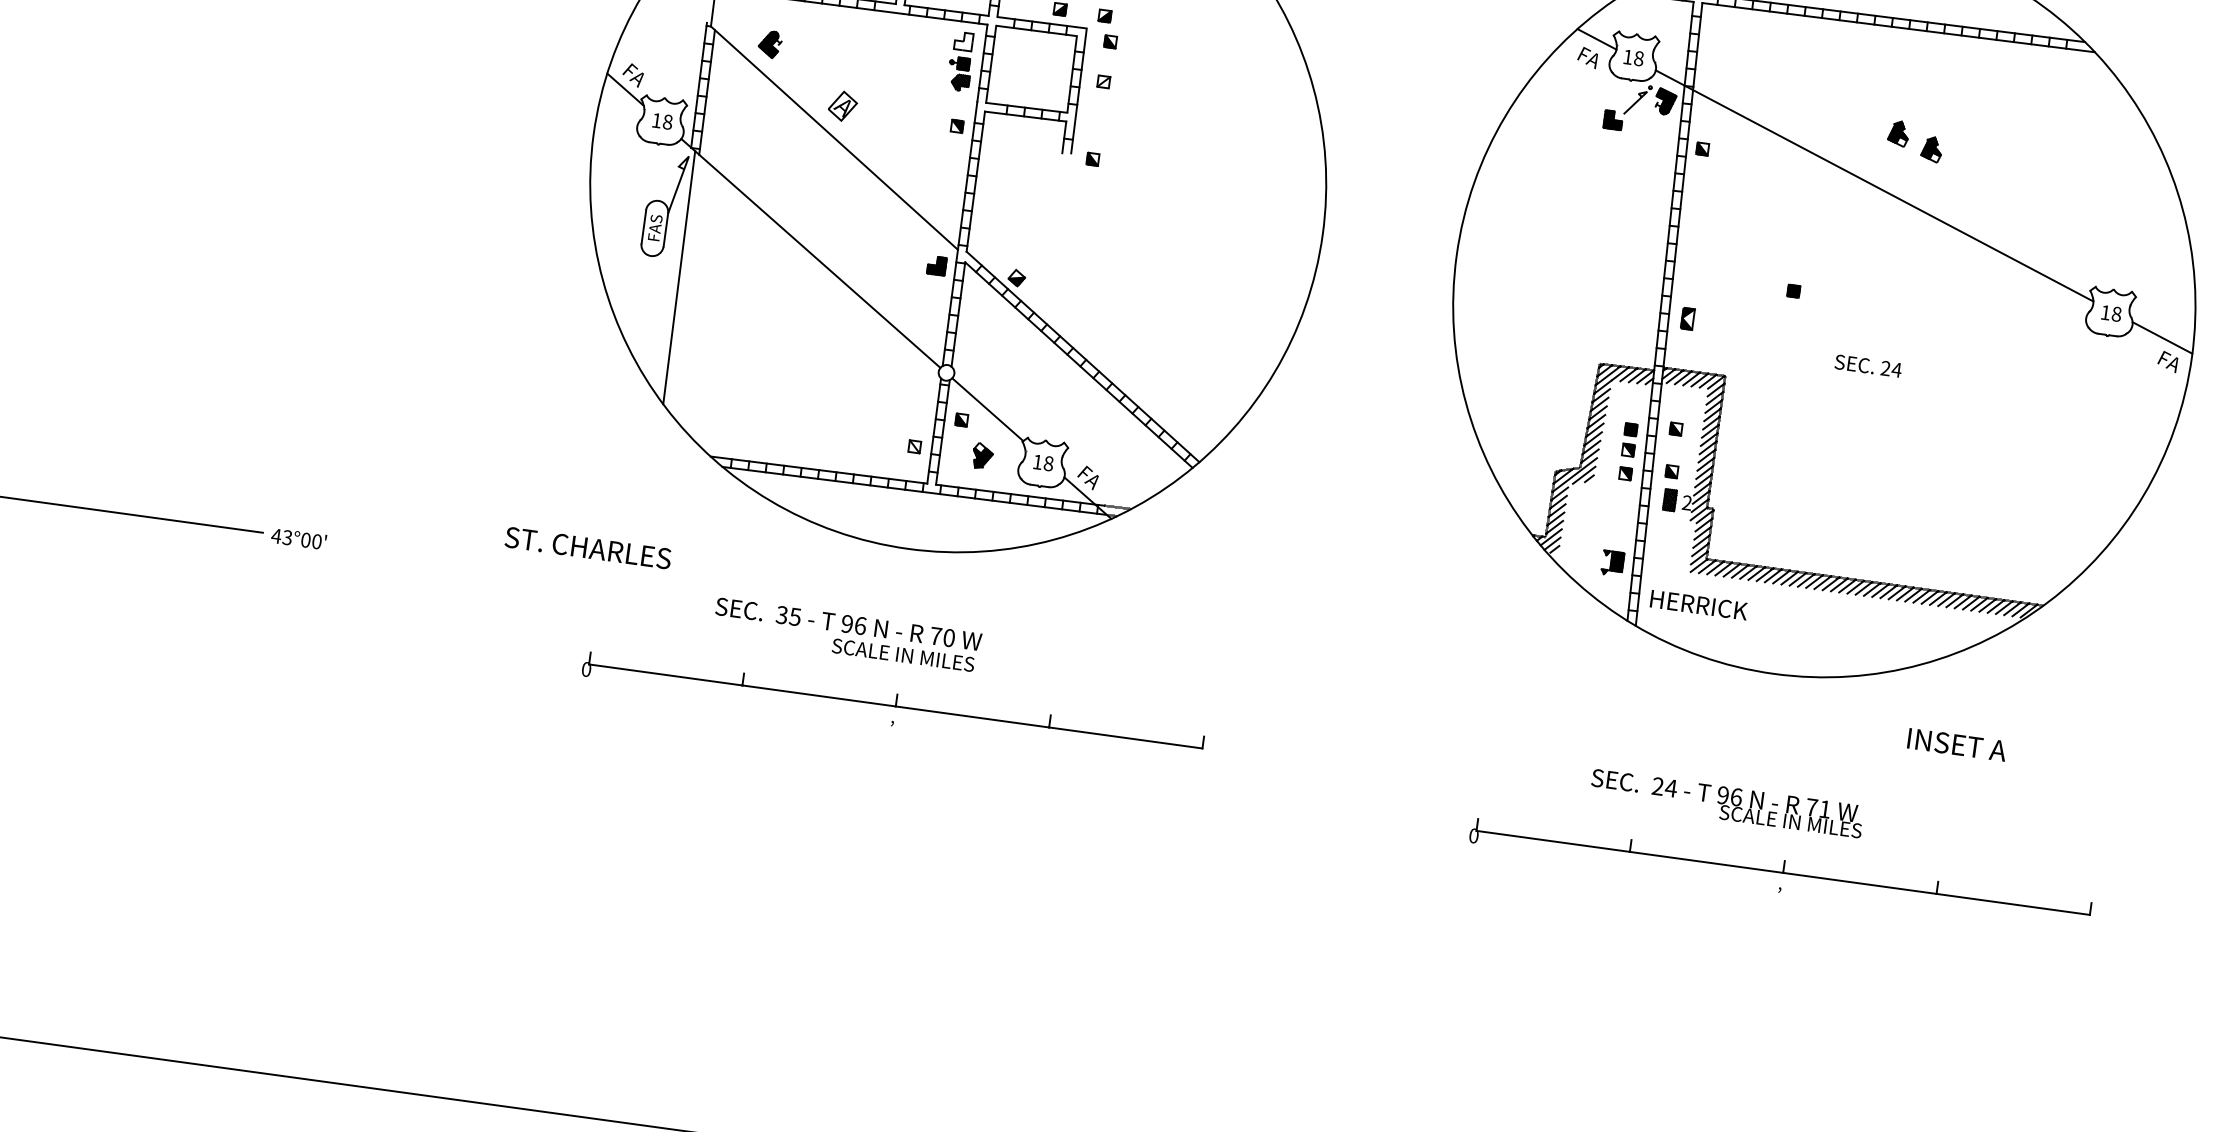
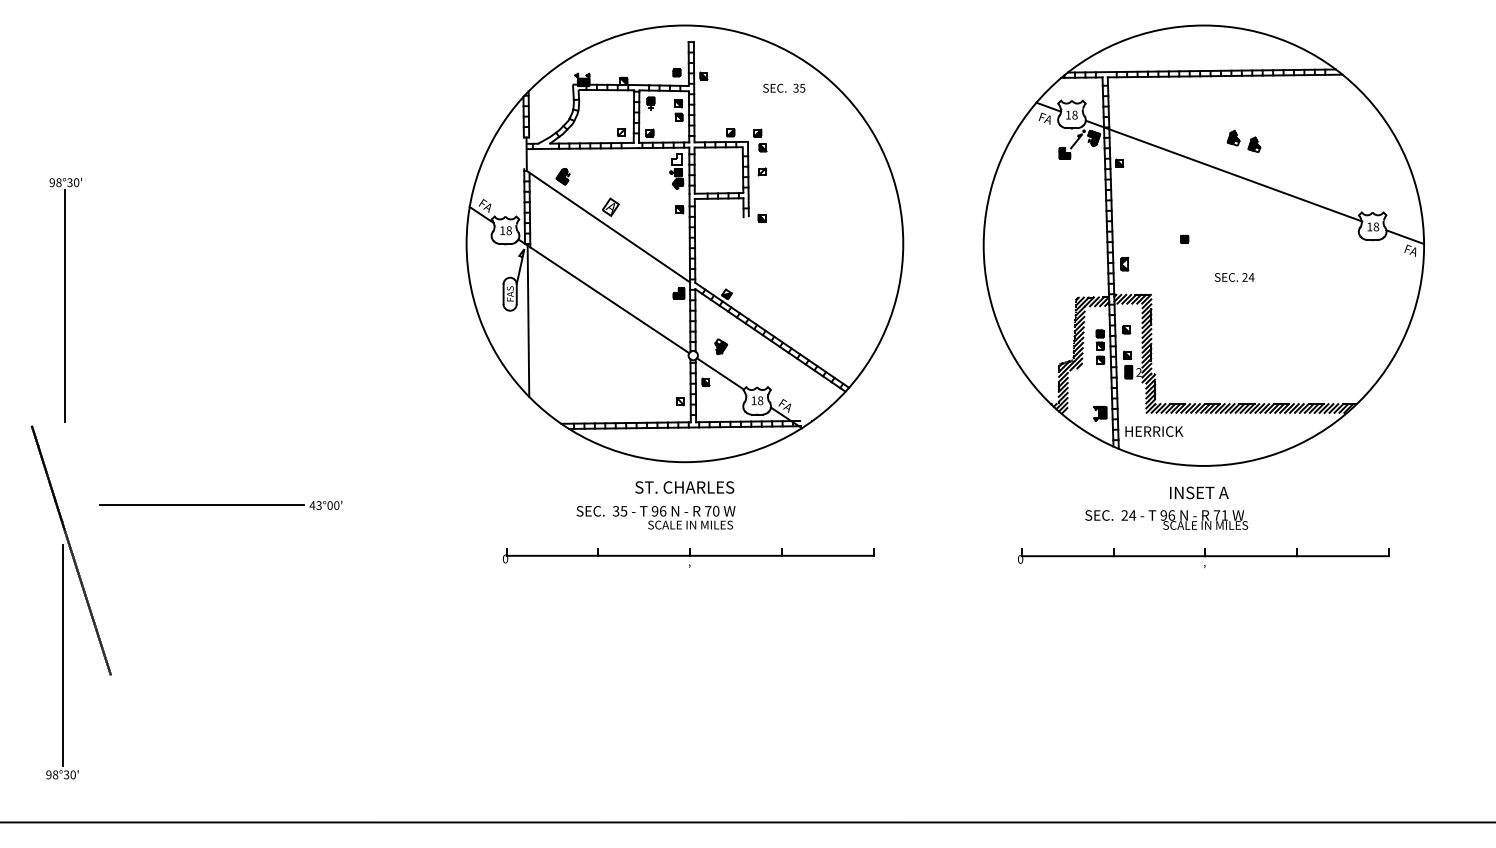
part: (983, 455) -> (721, 346), moved
text: (587, 548) -> (684, 487), moved
text: (1957, 744) -> (1199, 492), moved
part: (1783, 859) -> (1204, 548), moved

